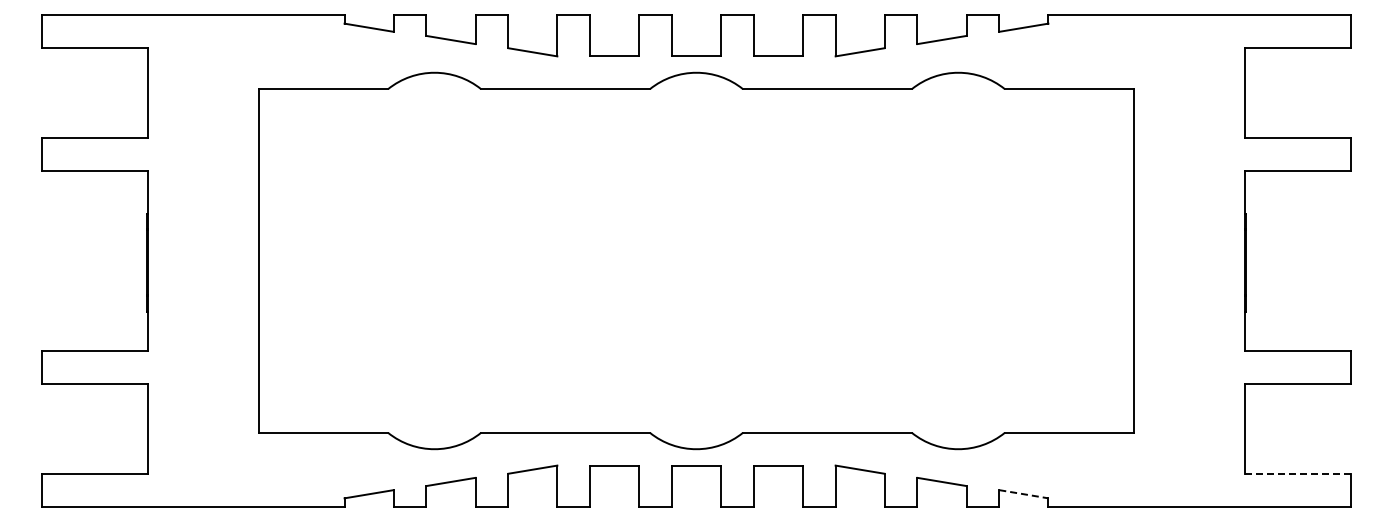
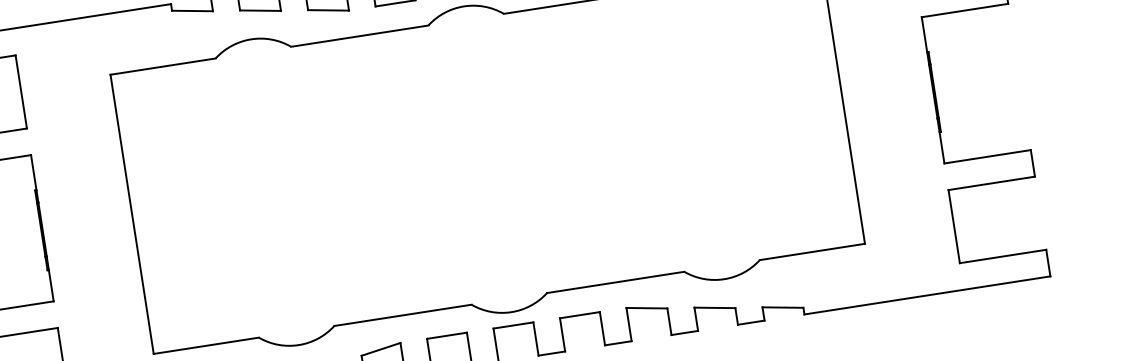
line: (1298, 473) -> (1003, 256), dashed -> solid
line: (1023, 494) -> (782, 307), dashed -> solid

